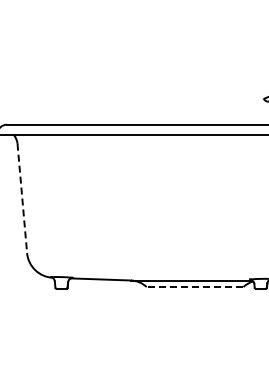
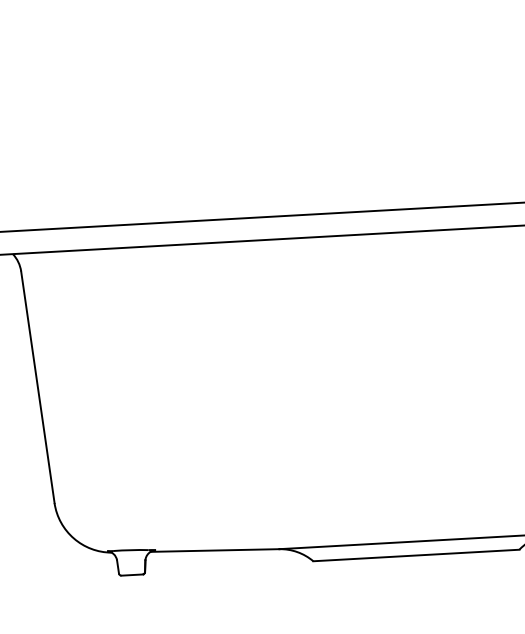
line: (22, 198) -> (38, 387), dashed -> solid
line: (194, 287) -> (415, 556), dashed -> solid

